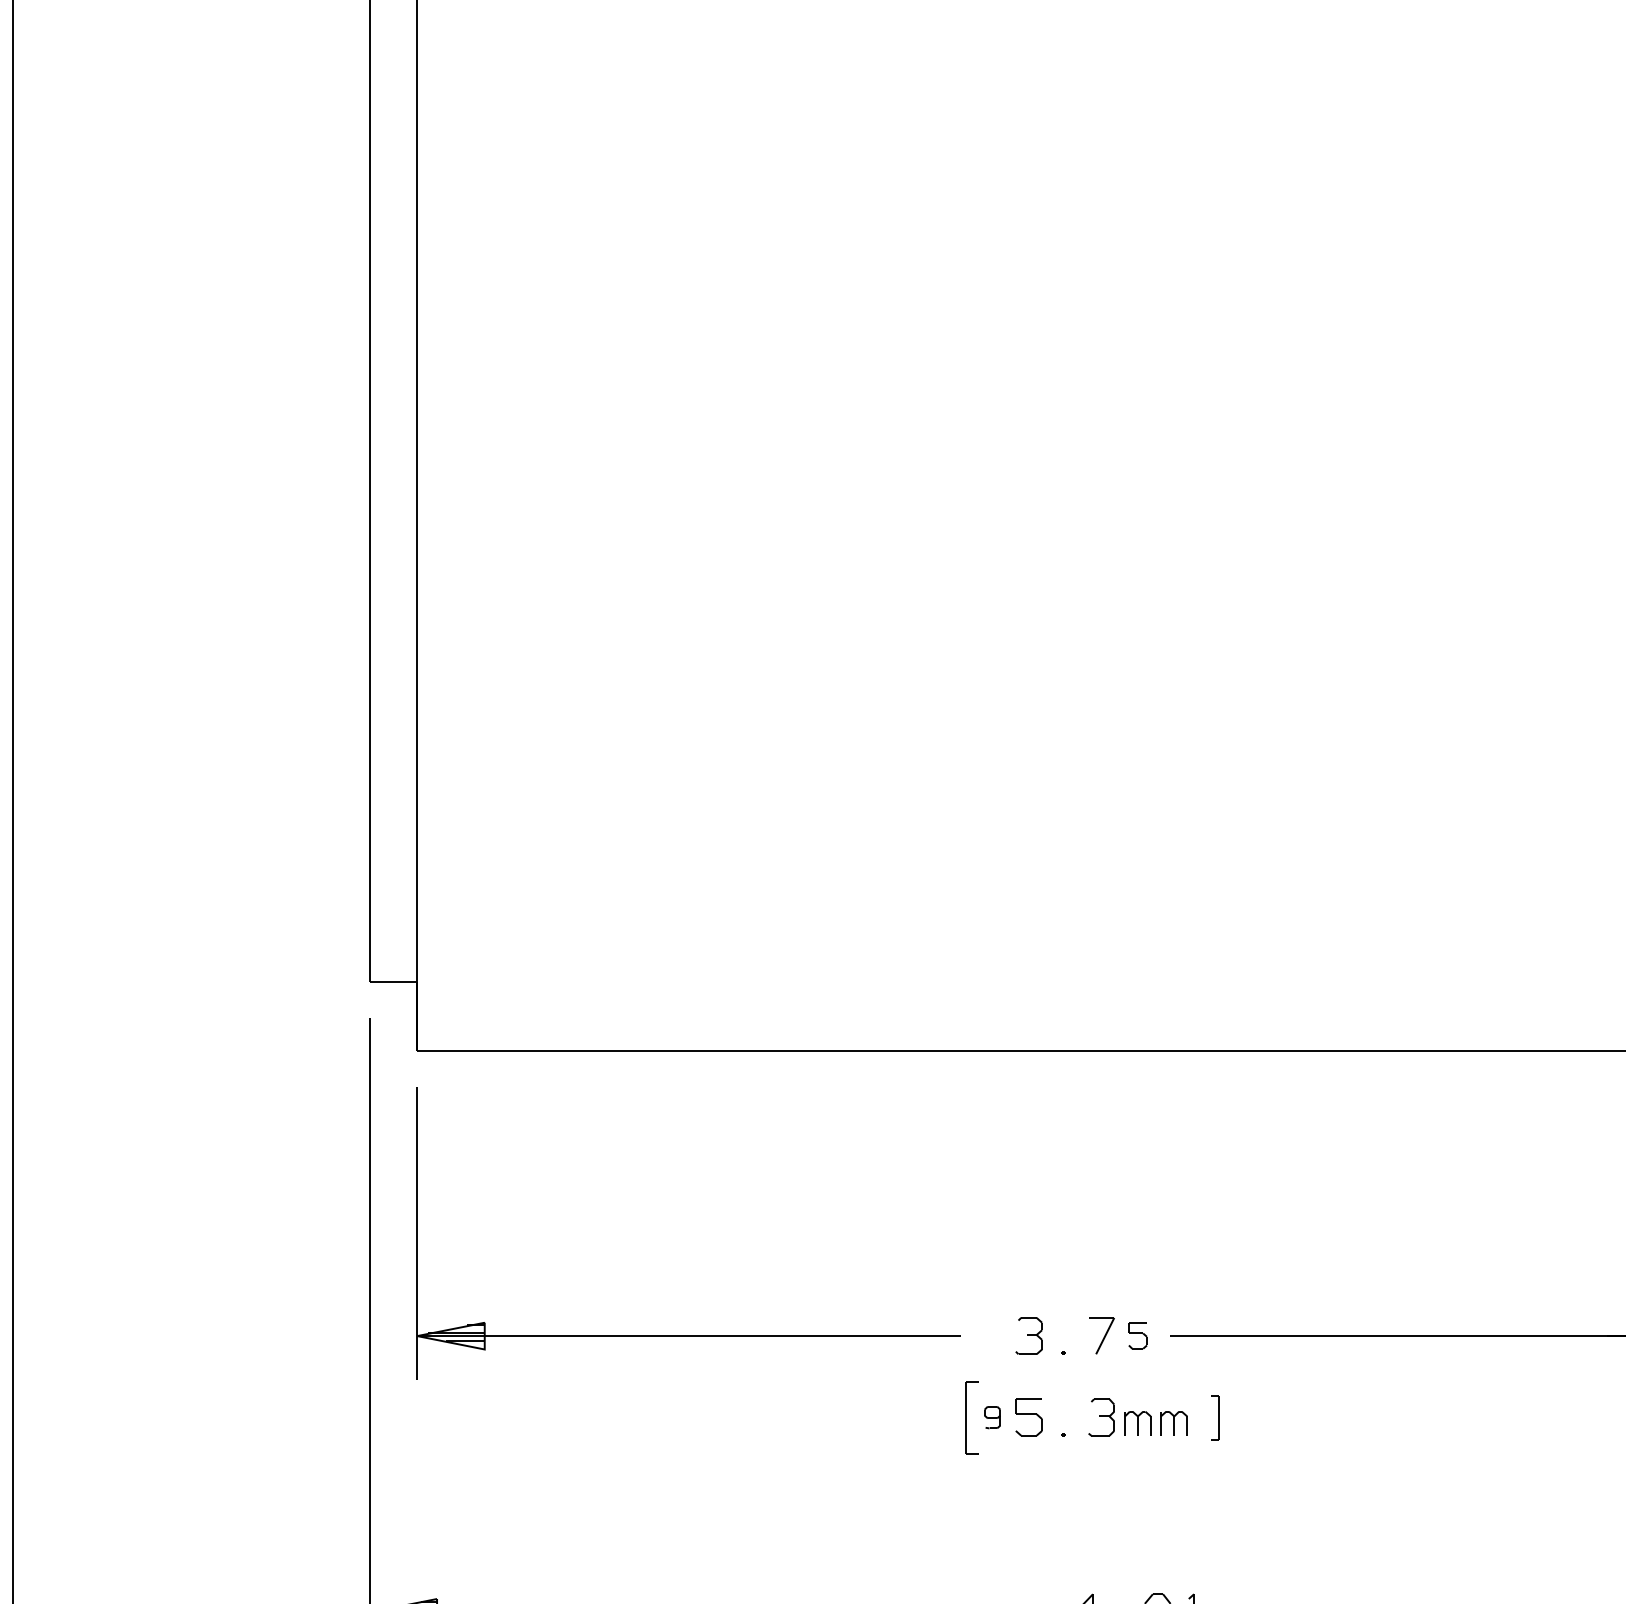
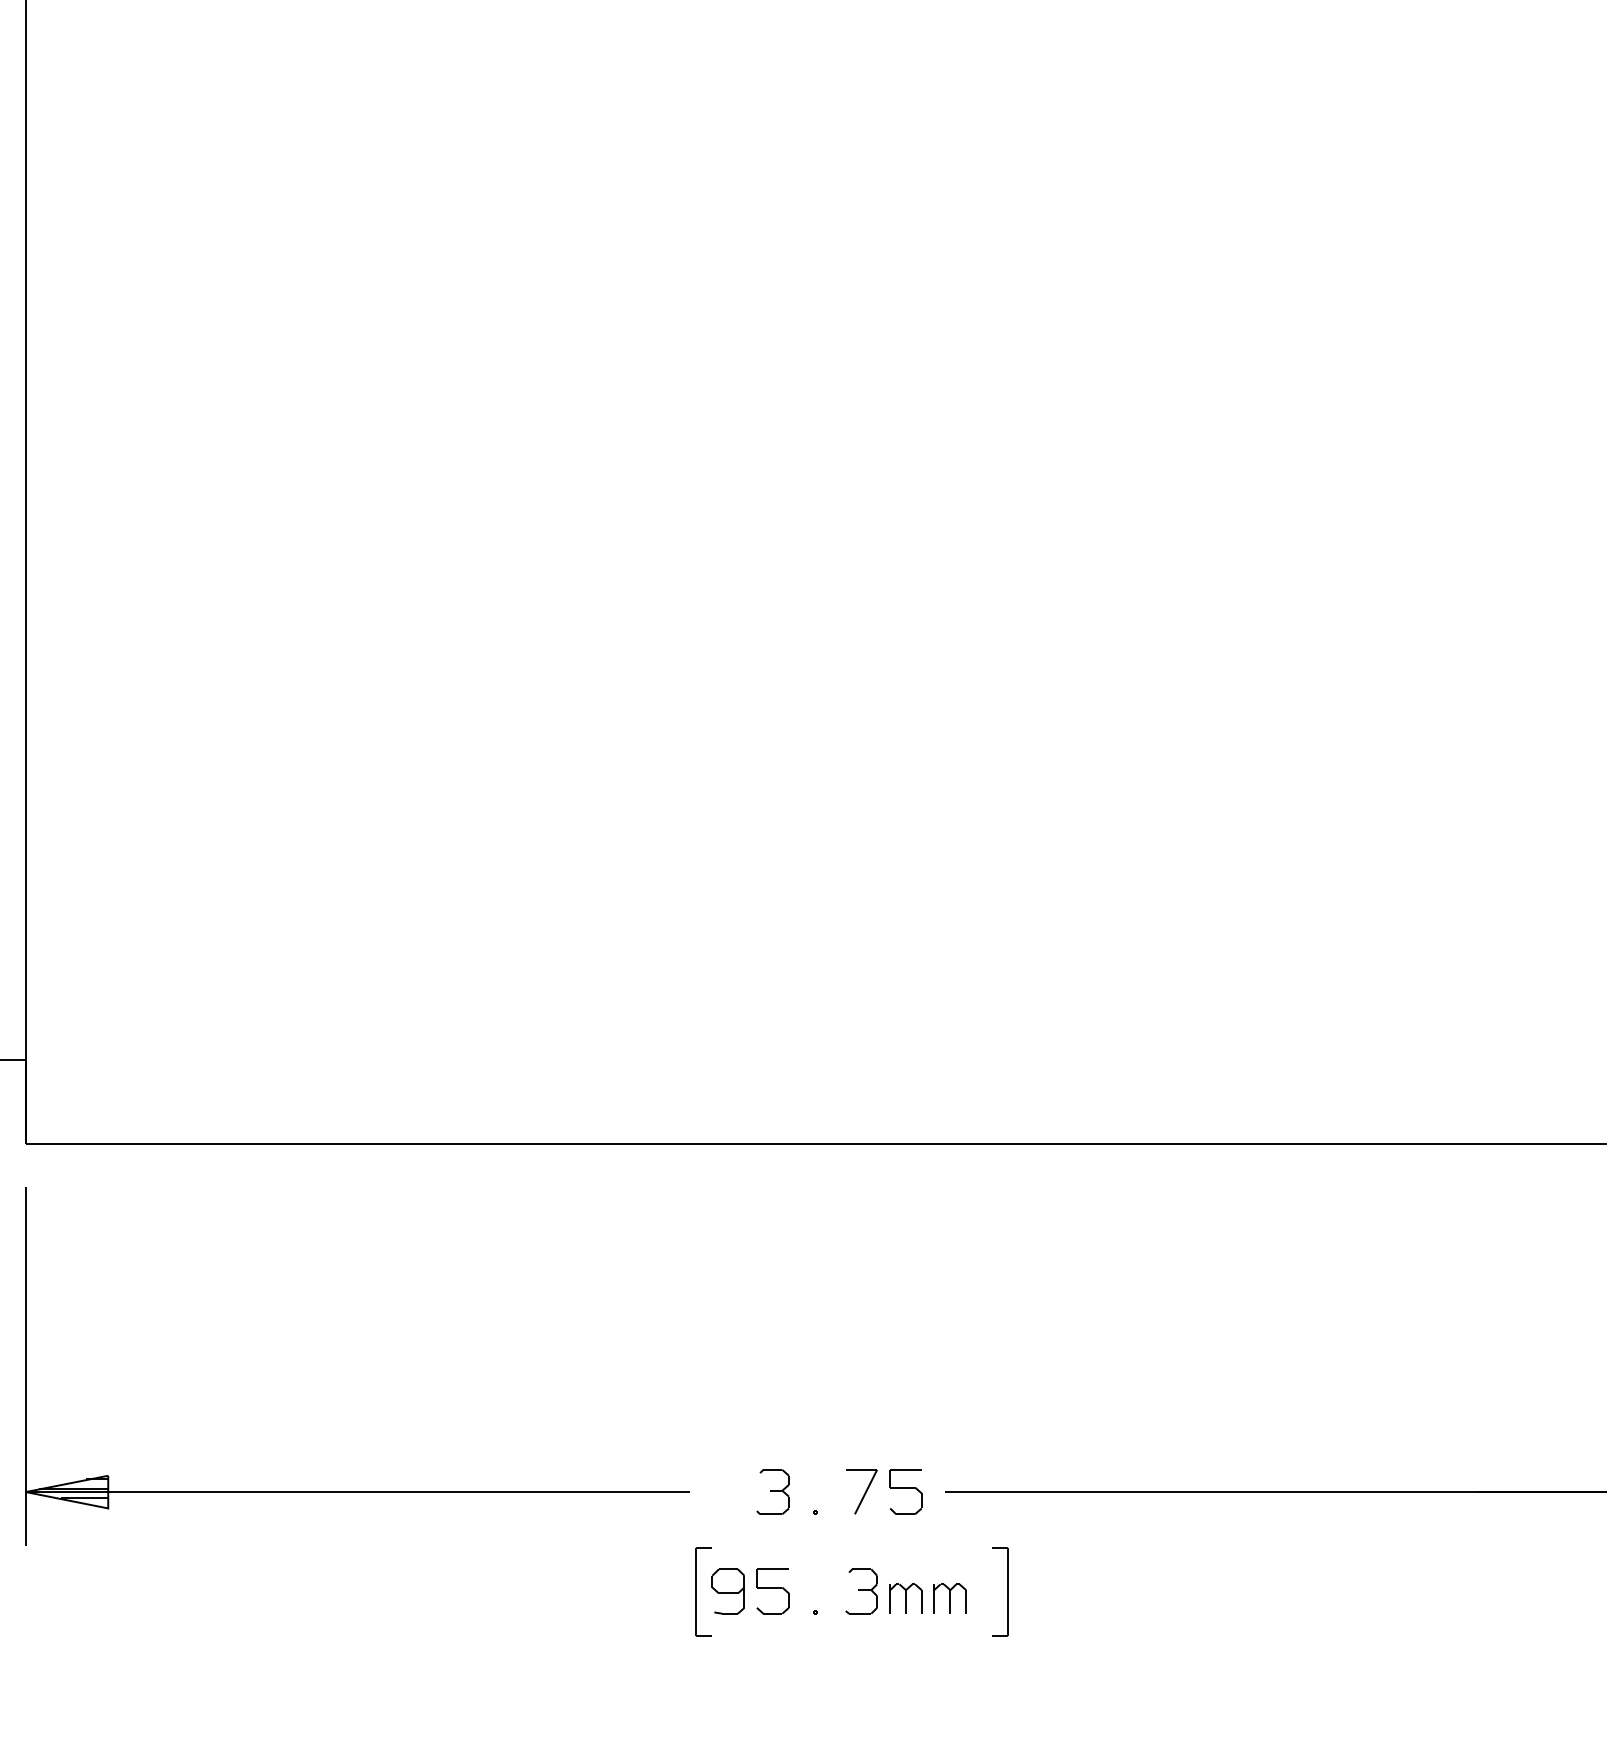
part: (1137, 1335) -> (905, 1491), size x1.43
part: (992, 1417) -> (728, 1591), size x1.67
part: (1214, 1417) -> (999, 1591), size x1.67

